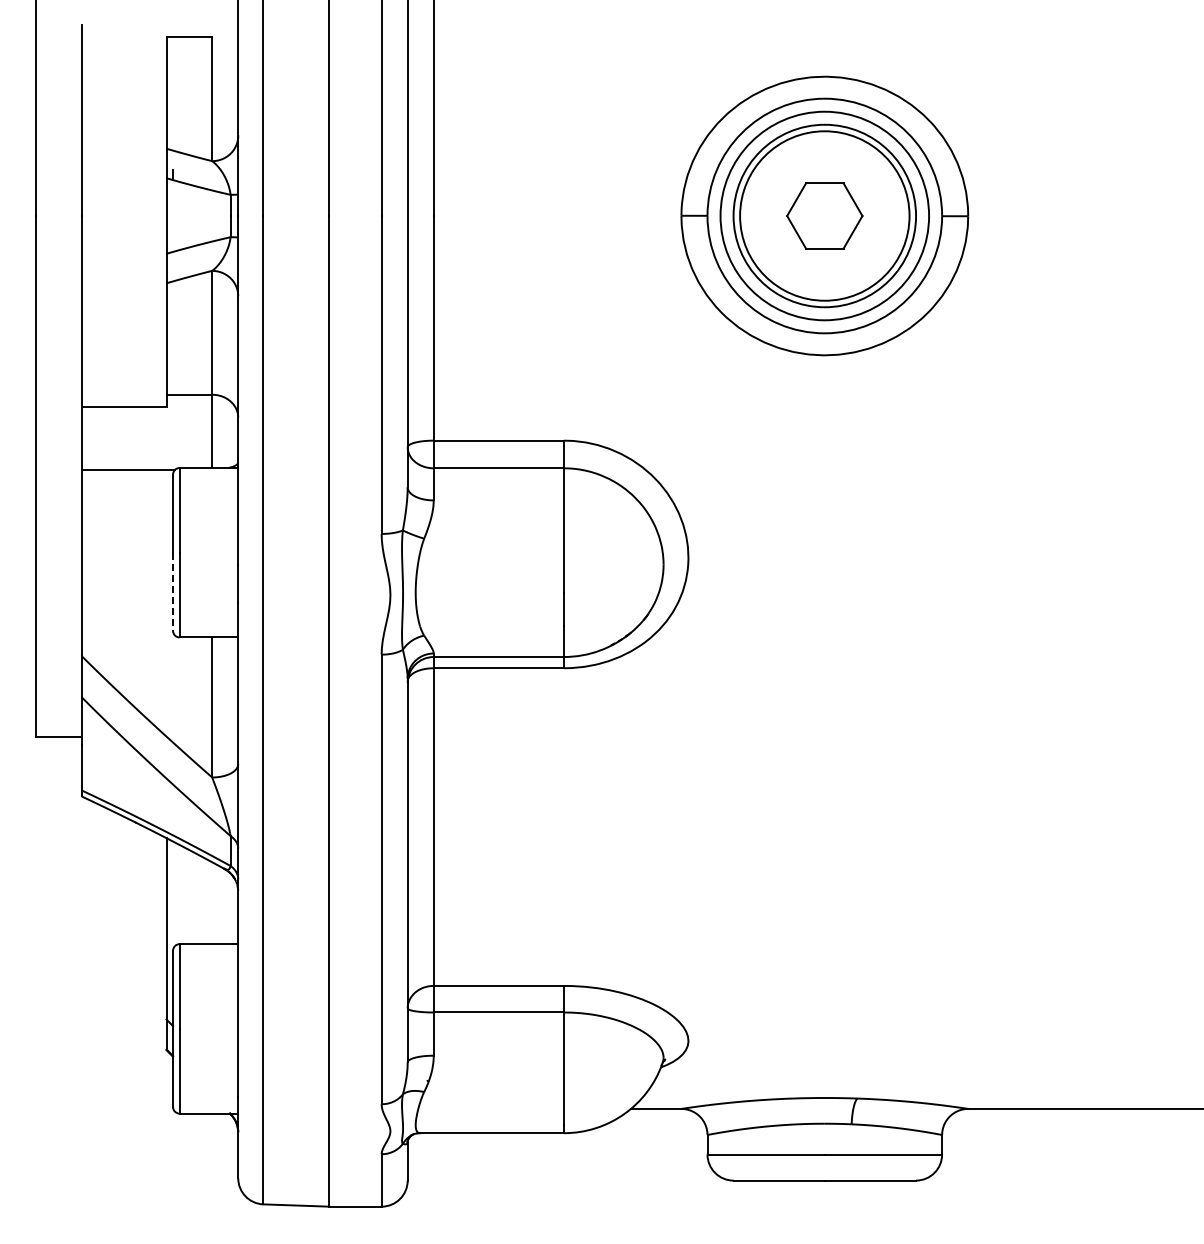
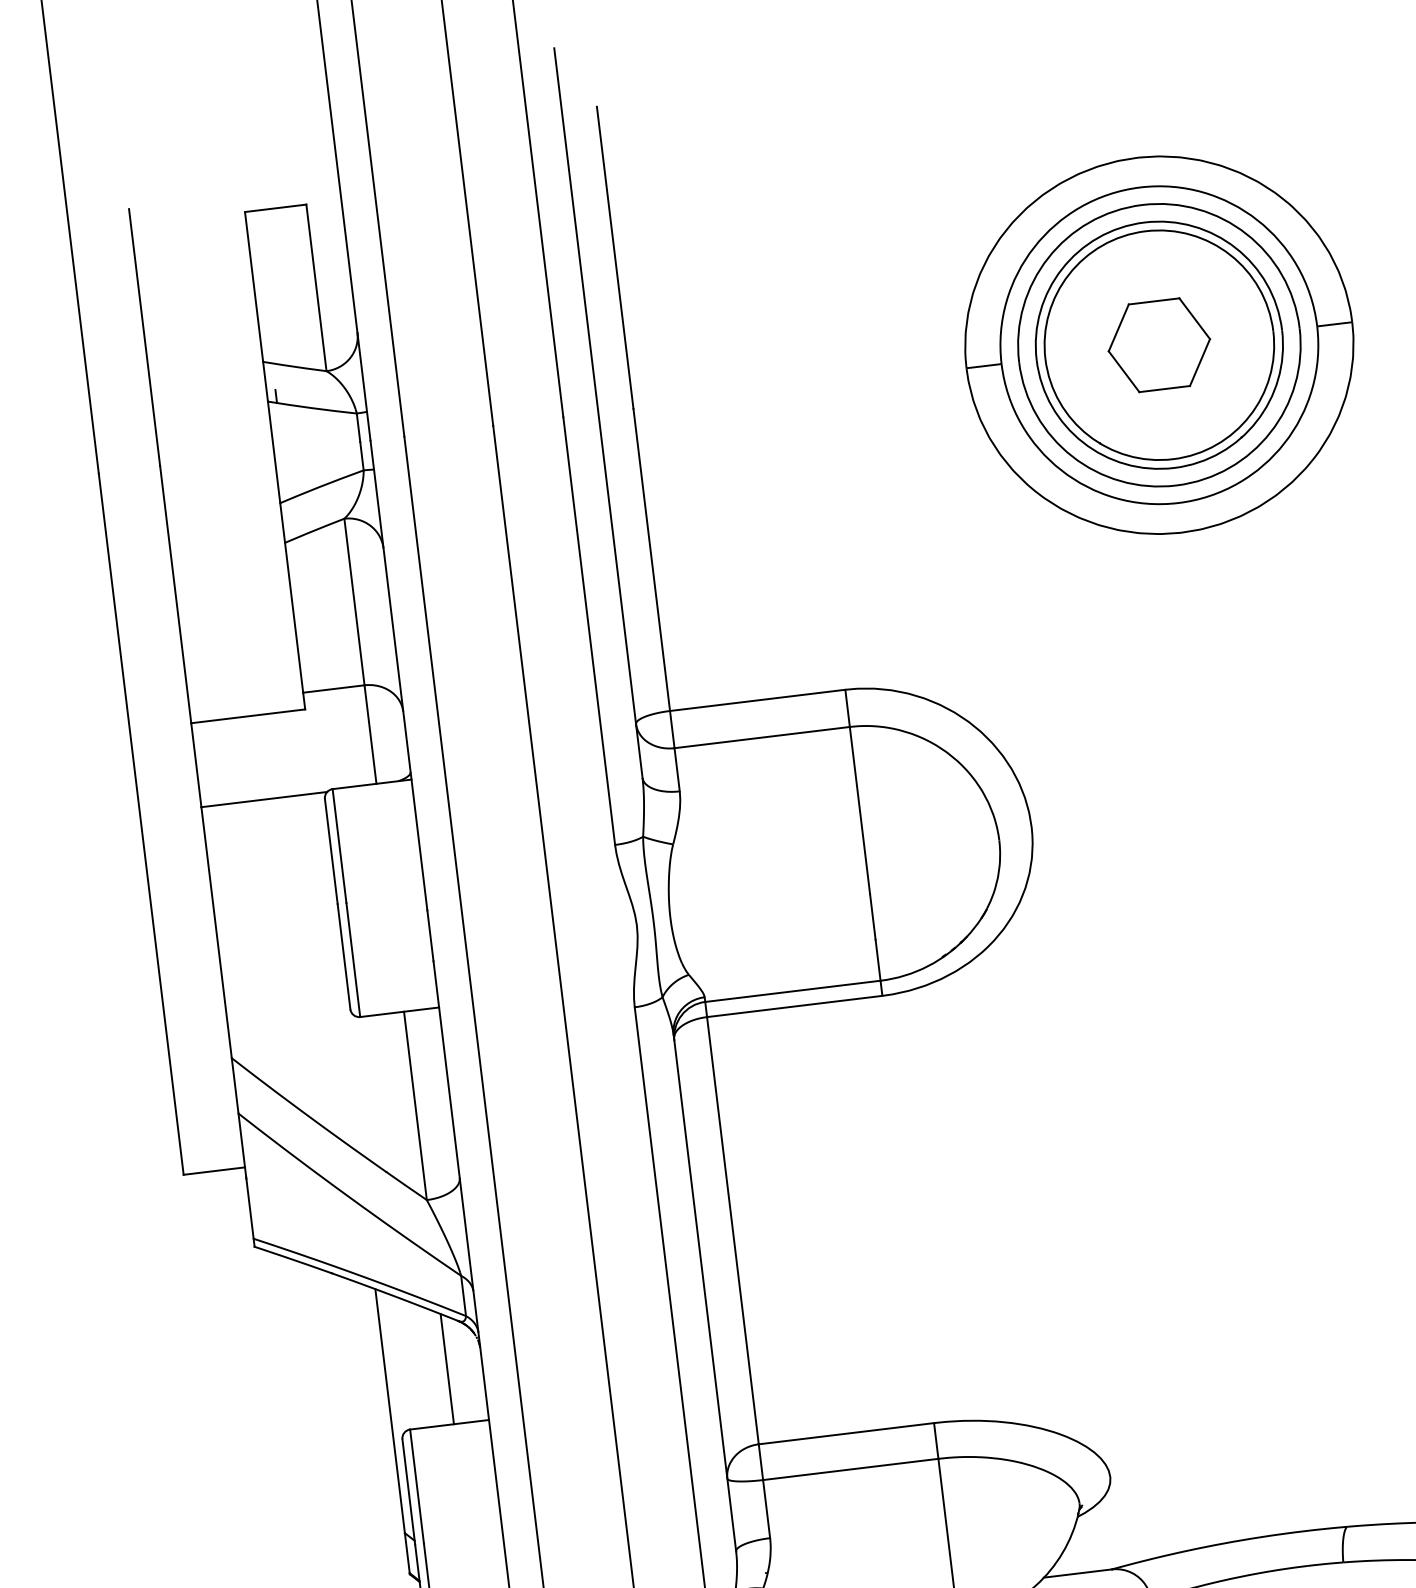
line: (173, 592) -> (344, 957), dashed -> solid
line: (212, 903) -> (447, 1369), added

